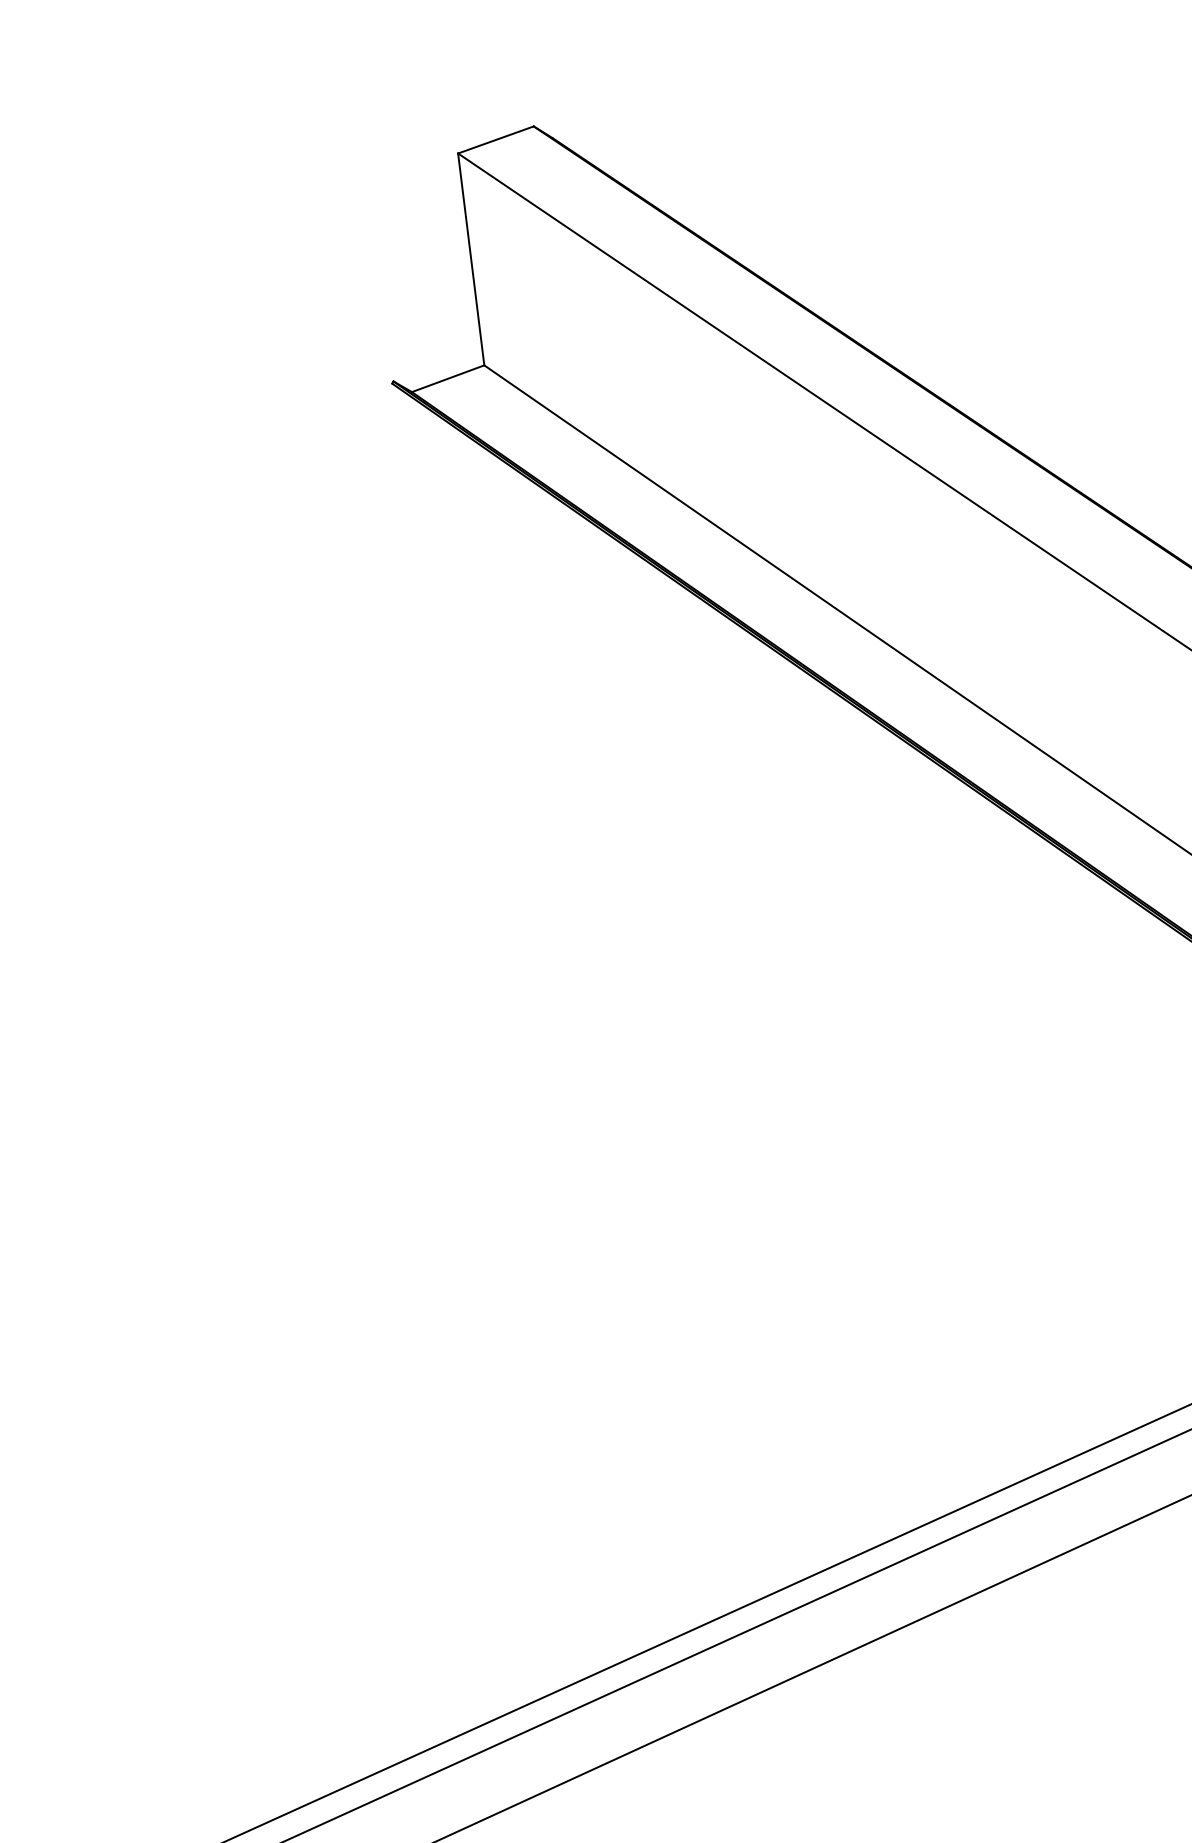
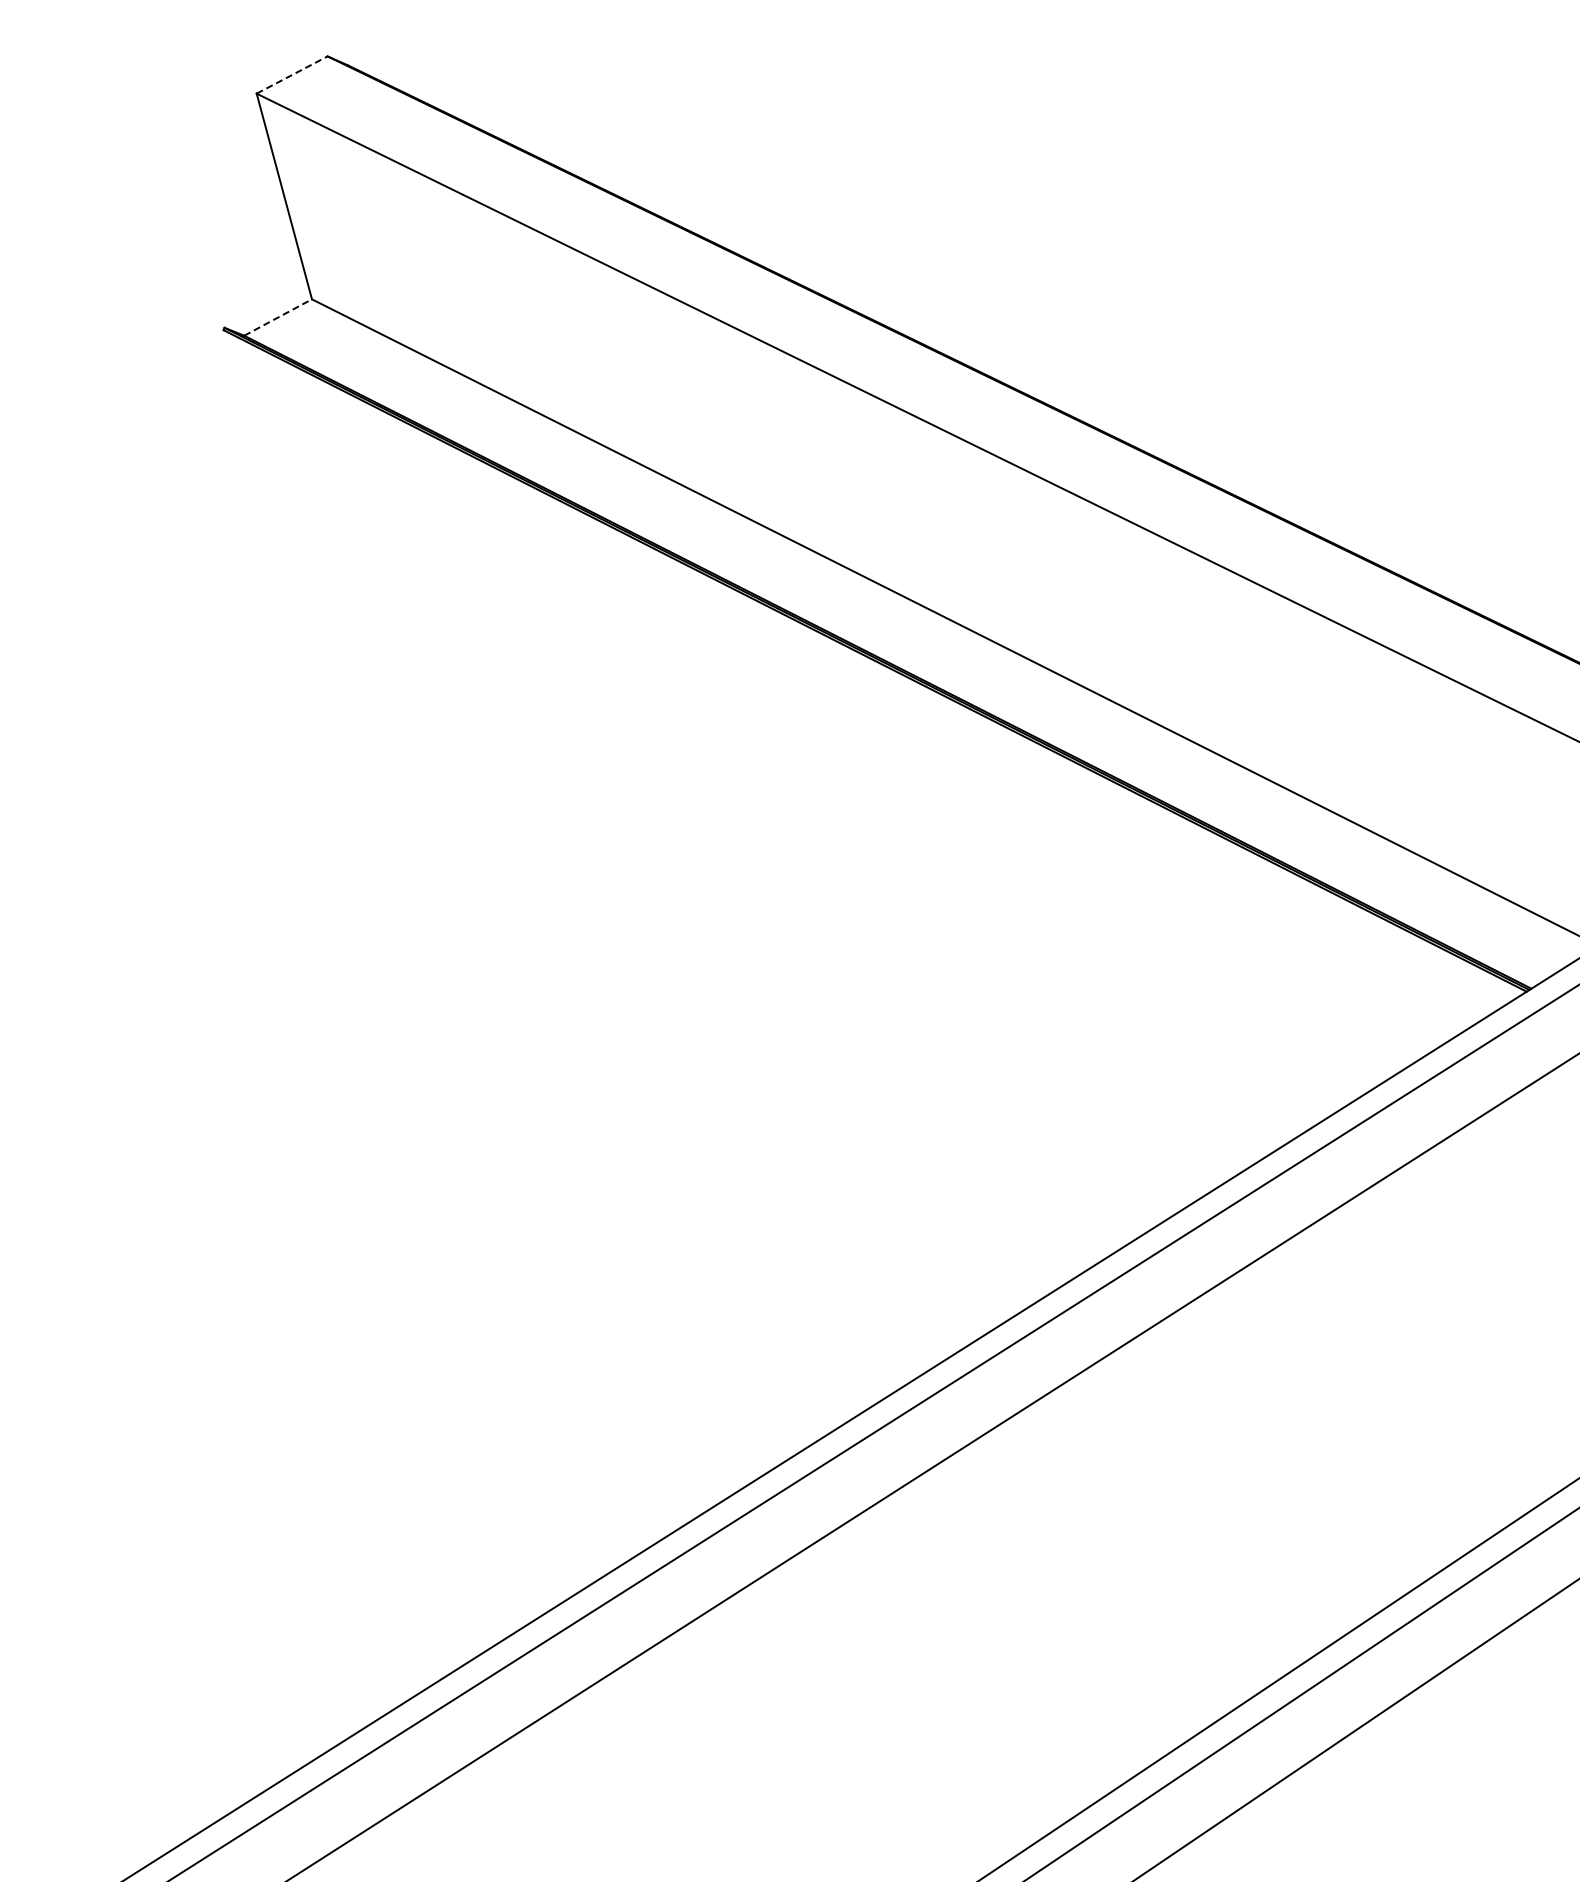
line: (496, 139) -> (292, 74), solid -> dashed
line: (448, 378) -> (278, 317), solid -> dashed

